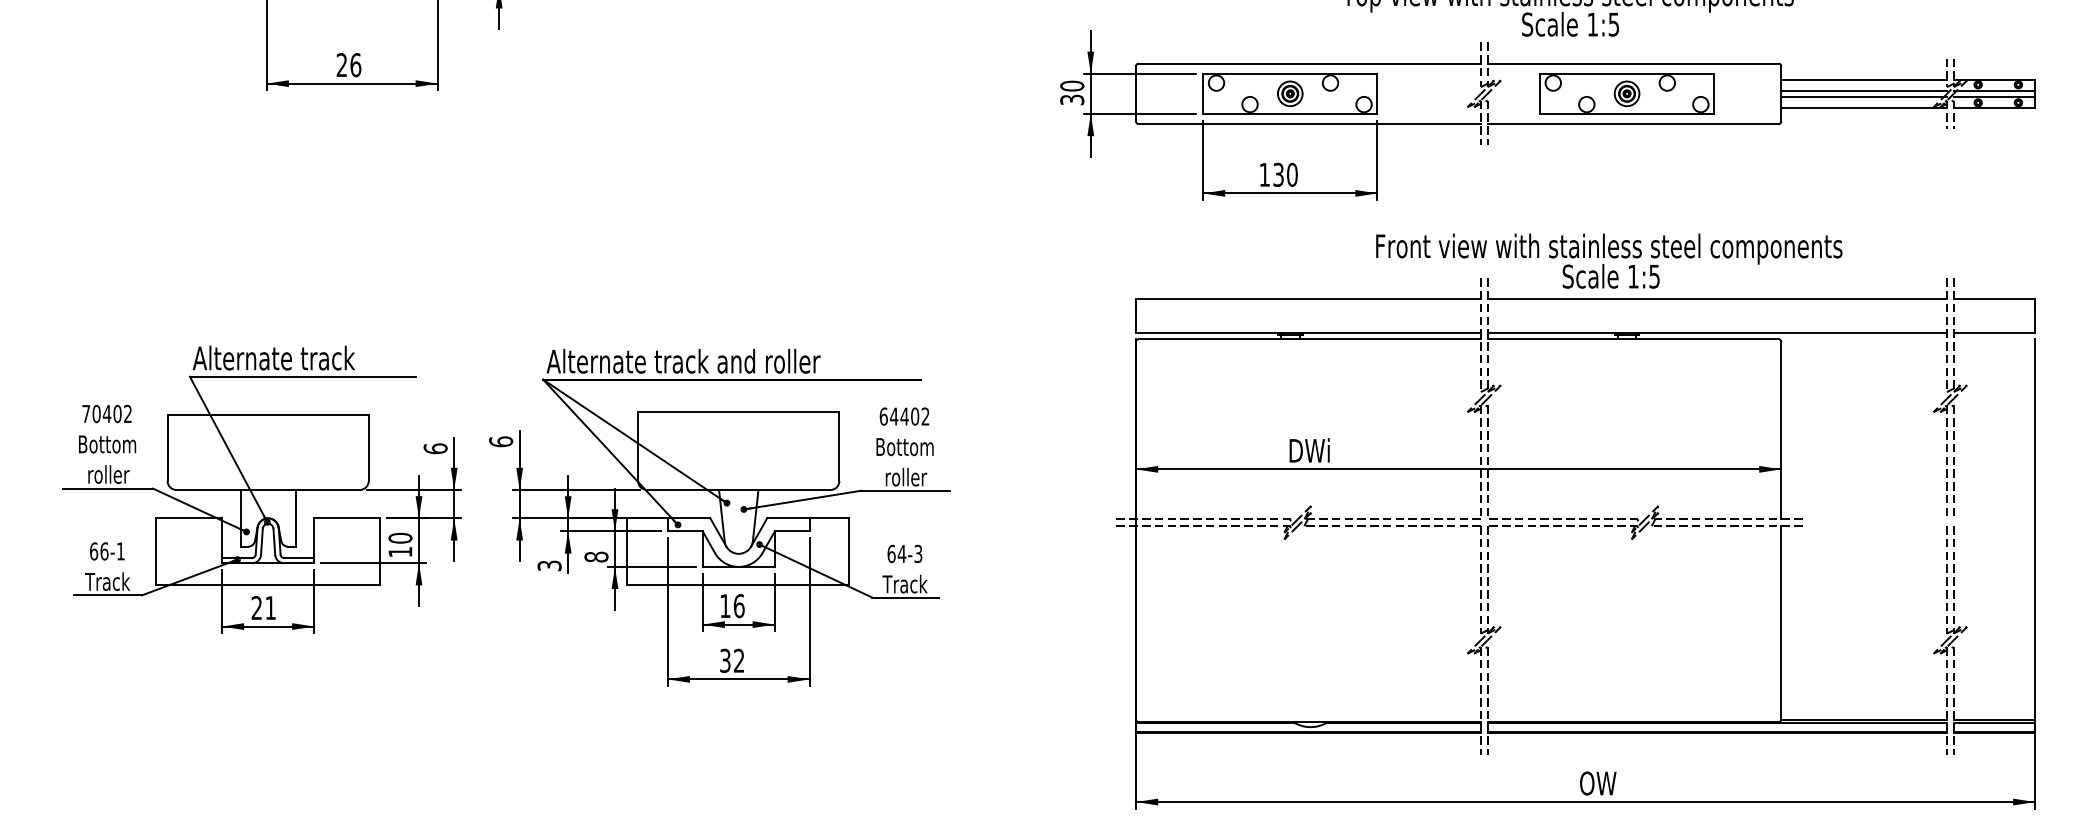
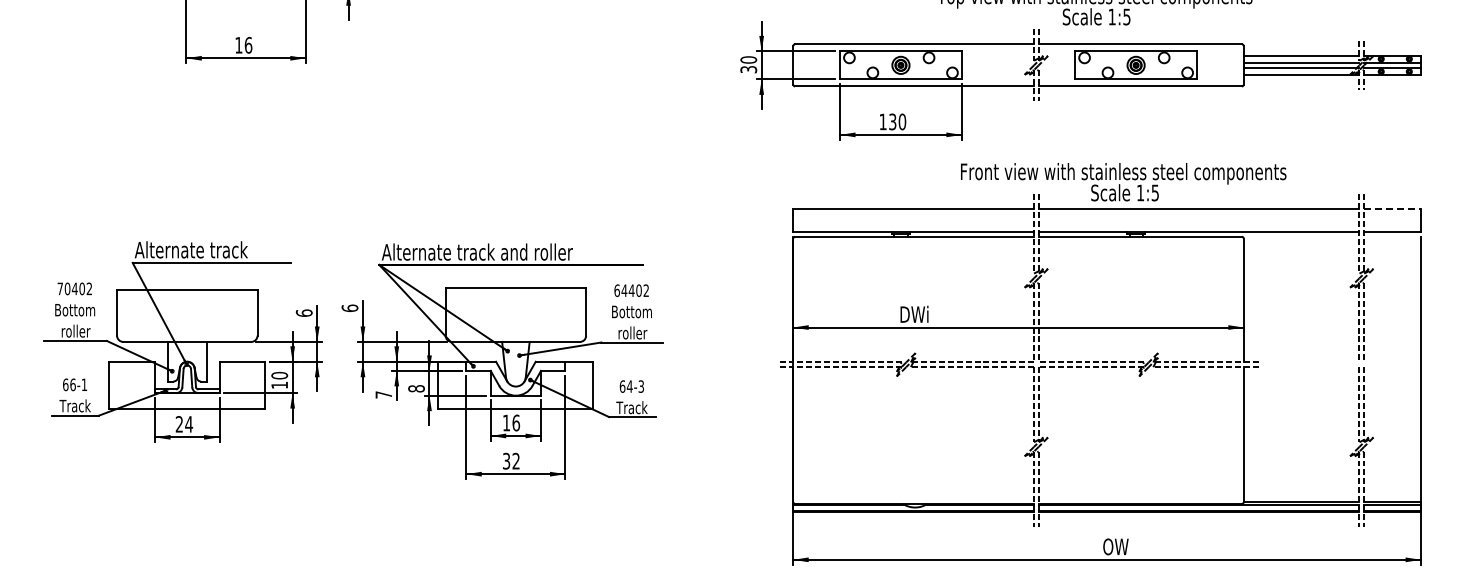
text: (341, 63) -> (238, 44), 26 -> 16
line: (1995, 298) -> (1393, 208), solid -> dashed
text: (549, 565) -> (383, 394), 3 -> 7
text: (271, 608) -> (189, 424), 21 -> 24

